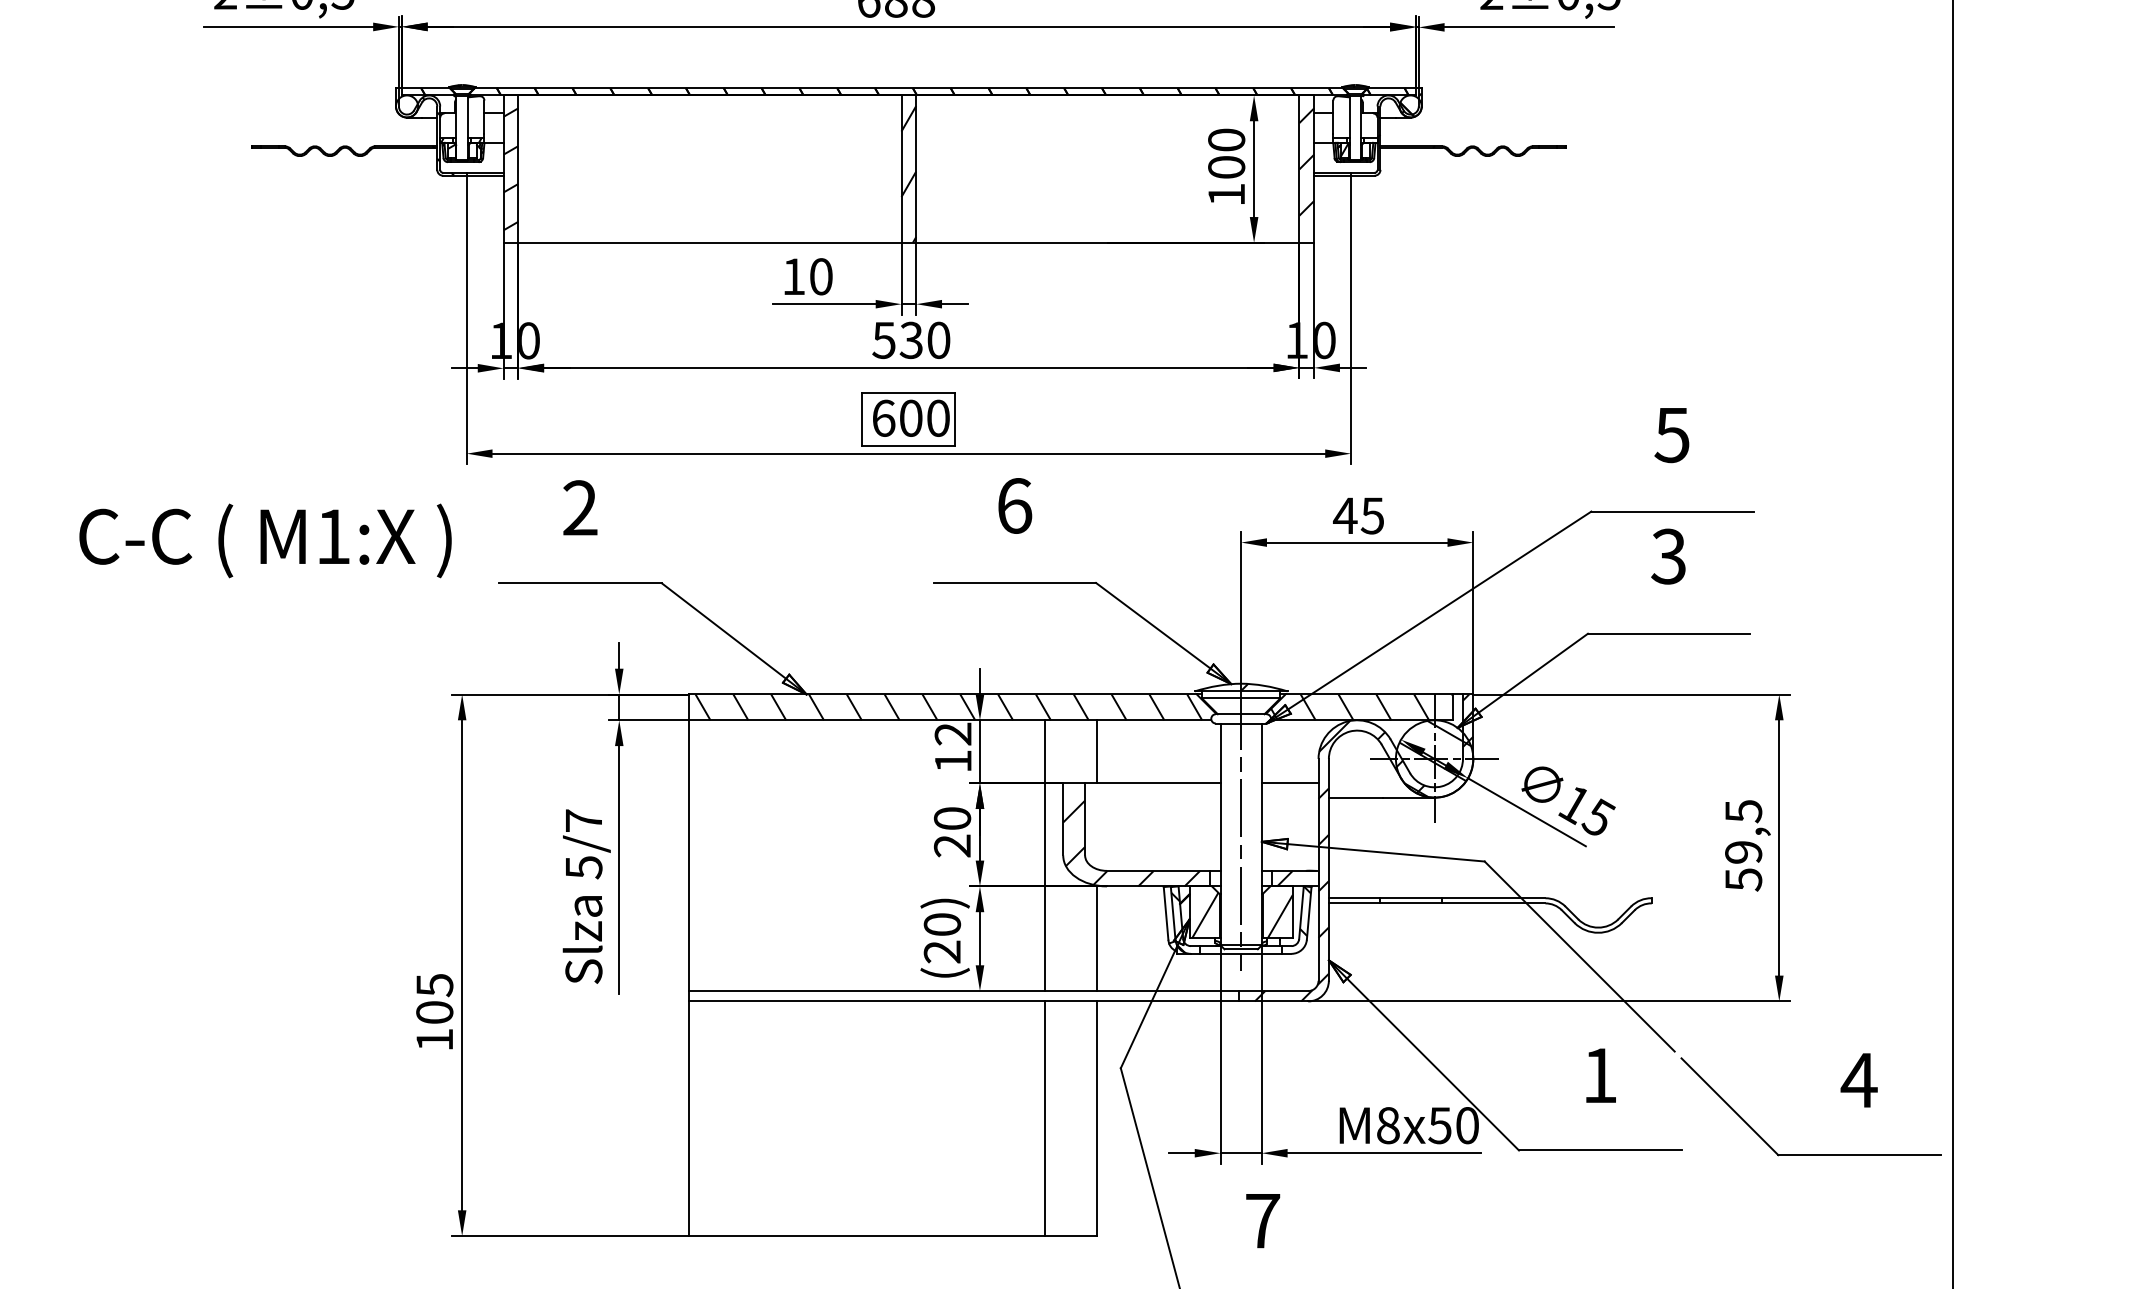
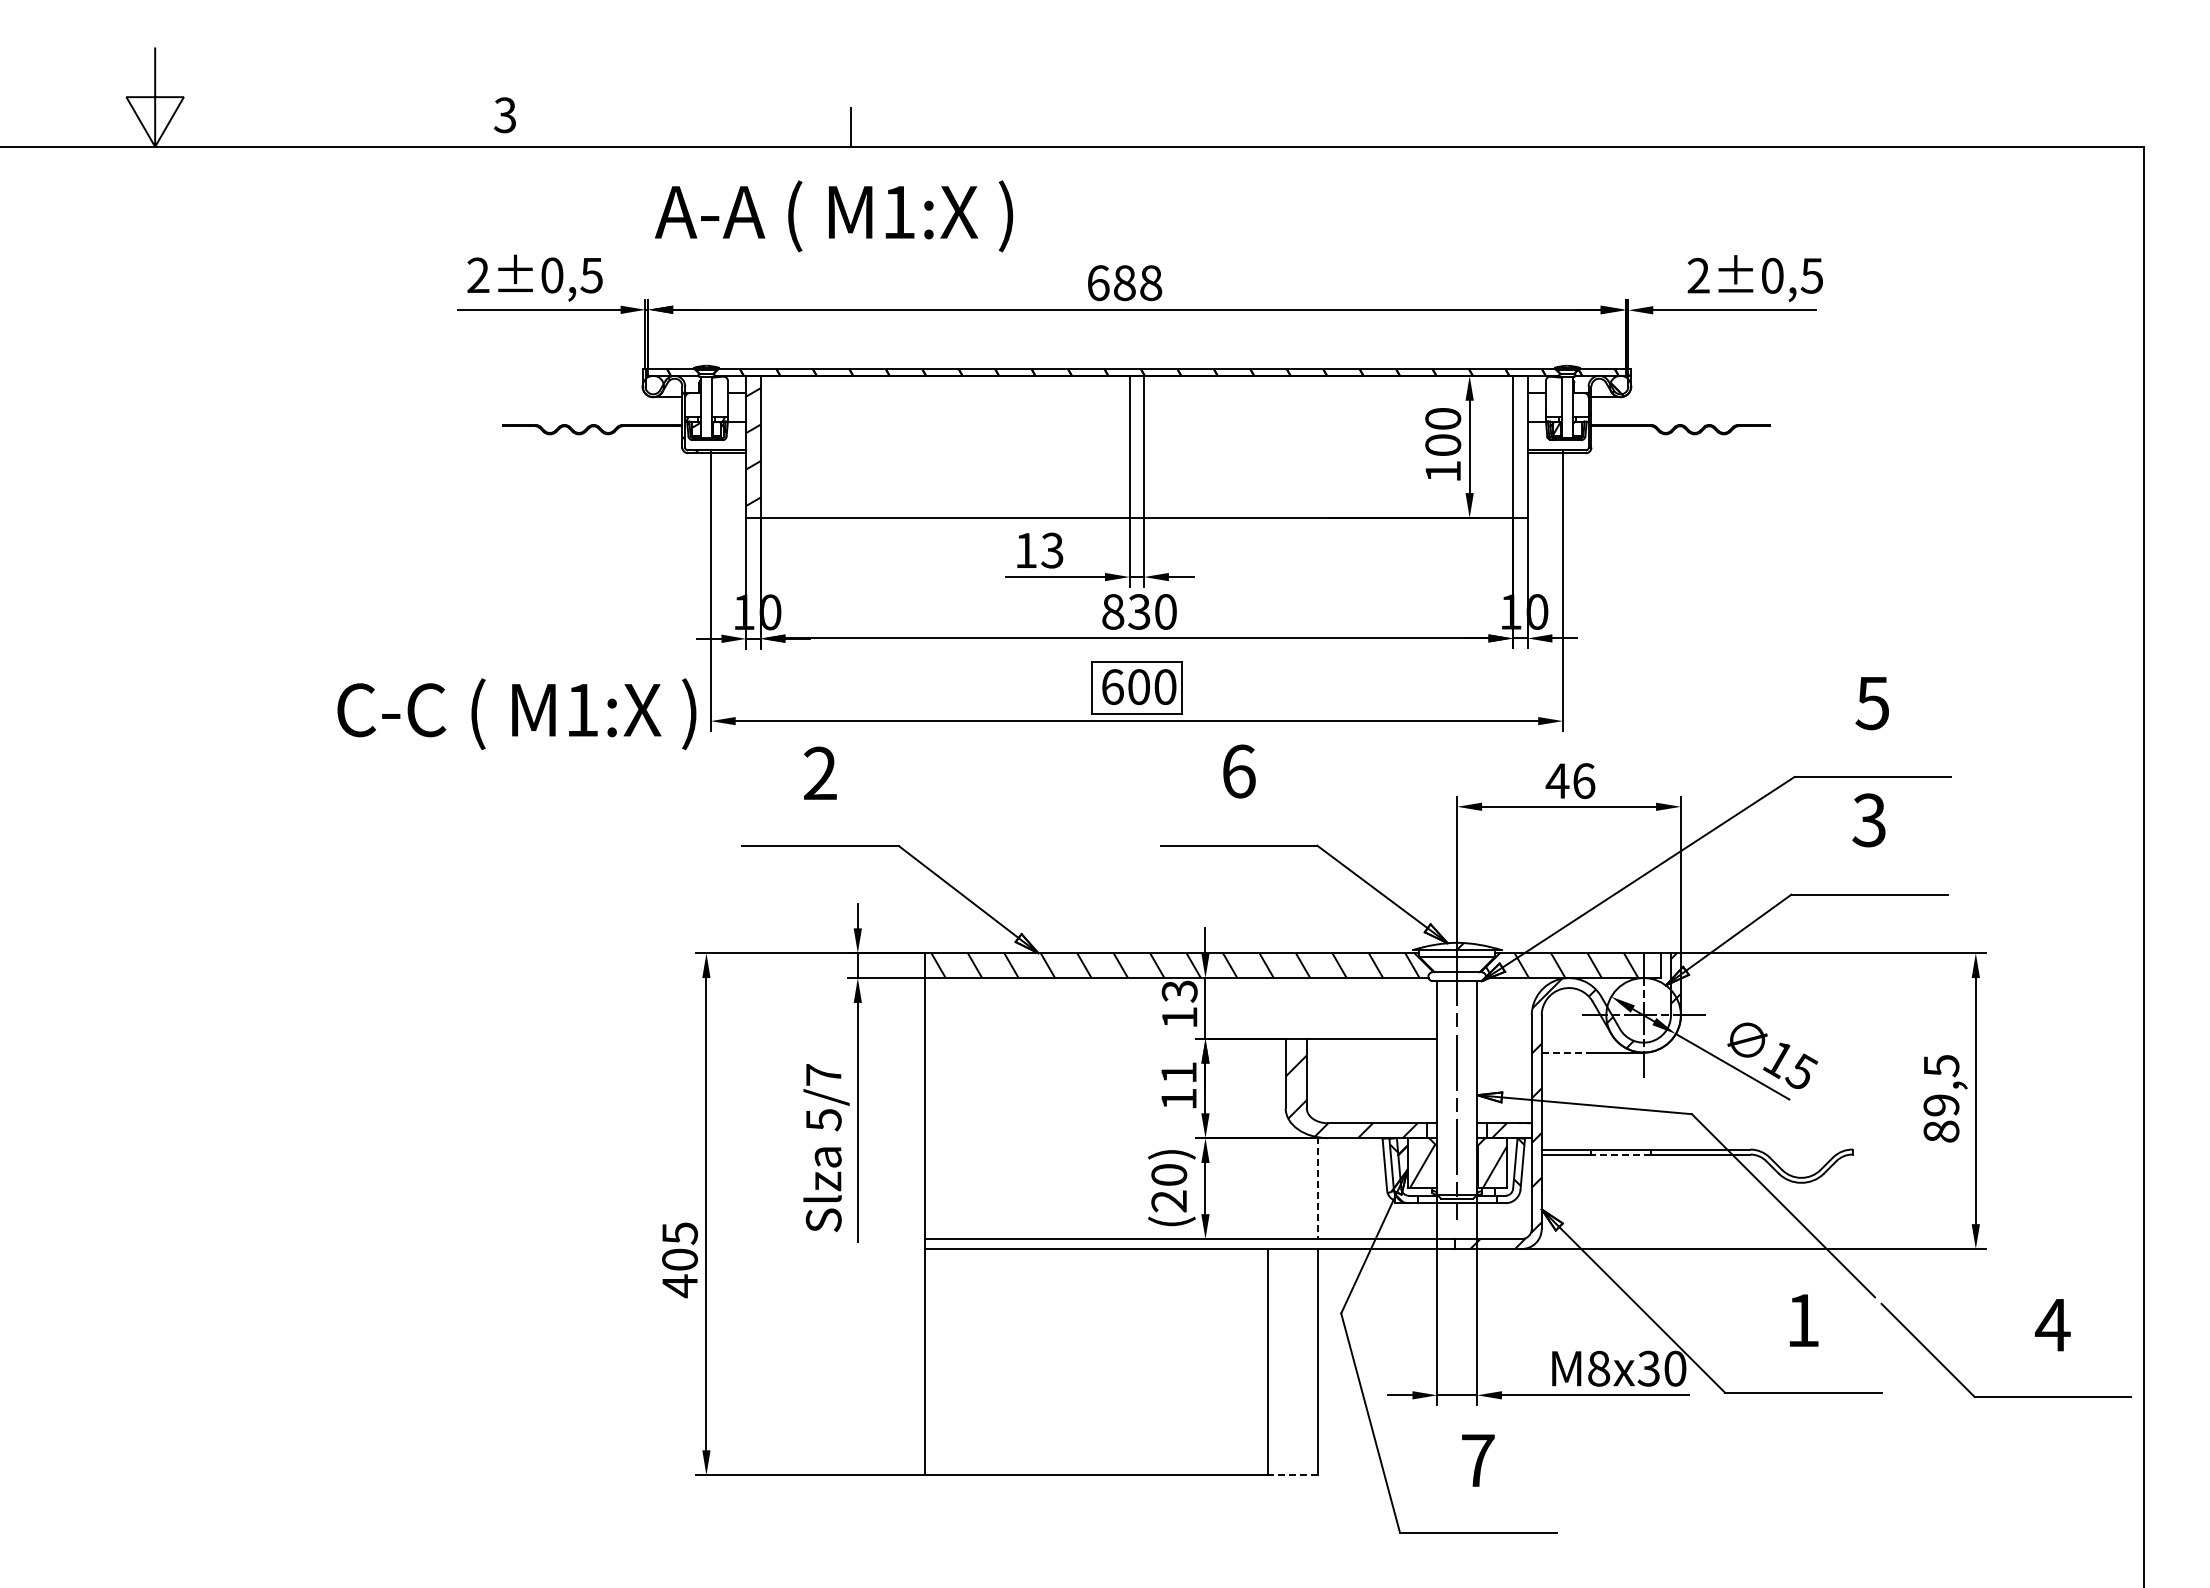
hatch: (1306, 161) -> (1520, 439), removed
hatch: (908, 173) -> (1136, 451), removed
text: (821, 276) -> (1052, 550), 10 -> 13
text: (883, 339) -> (1112, 611), 530 -> 830
text: (1372, 516) -> (1583, 781), 45 -> 46
text: (265, 541) -> (516, 714), moved
text: (953, 734) -> (1179, 991), 12 -> 13
line: (1097, 751) -> (1318, 1008), removed
hatch: (1434, 759) -> (1643, 1015), removed
line: (1290, 782) -> (1504, 1038), removed
line: (1356, 797) -> (1568, 1052), solid -> dashed
text: (951, 832) -> (1178, 1086), 20 -> 11
line: (1045, 855) -> (1268, 1108), removed
text: (1743, 879) -> (1941, 1131), 59,5 -> 89,5
line: (1411, 903) -> (1621, 1154), solid -> dashed
line: (1097, 938) -> (1318, 1188), solid -> dashed
text: (434, 1040) -> (679, 1286), 105 -> 405
text: (1439, 1125) -> (1648, 1368), x50 -> x30
line: (1071, 1236) -> (1293, 1475), solid -> dashed

